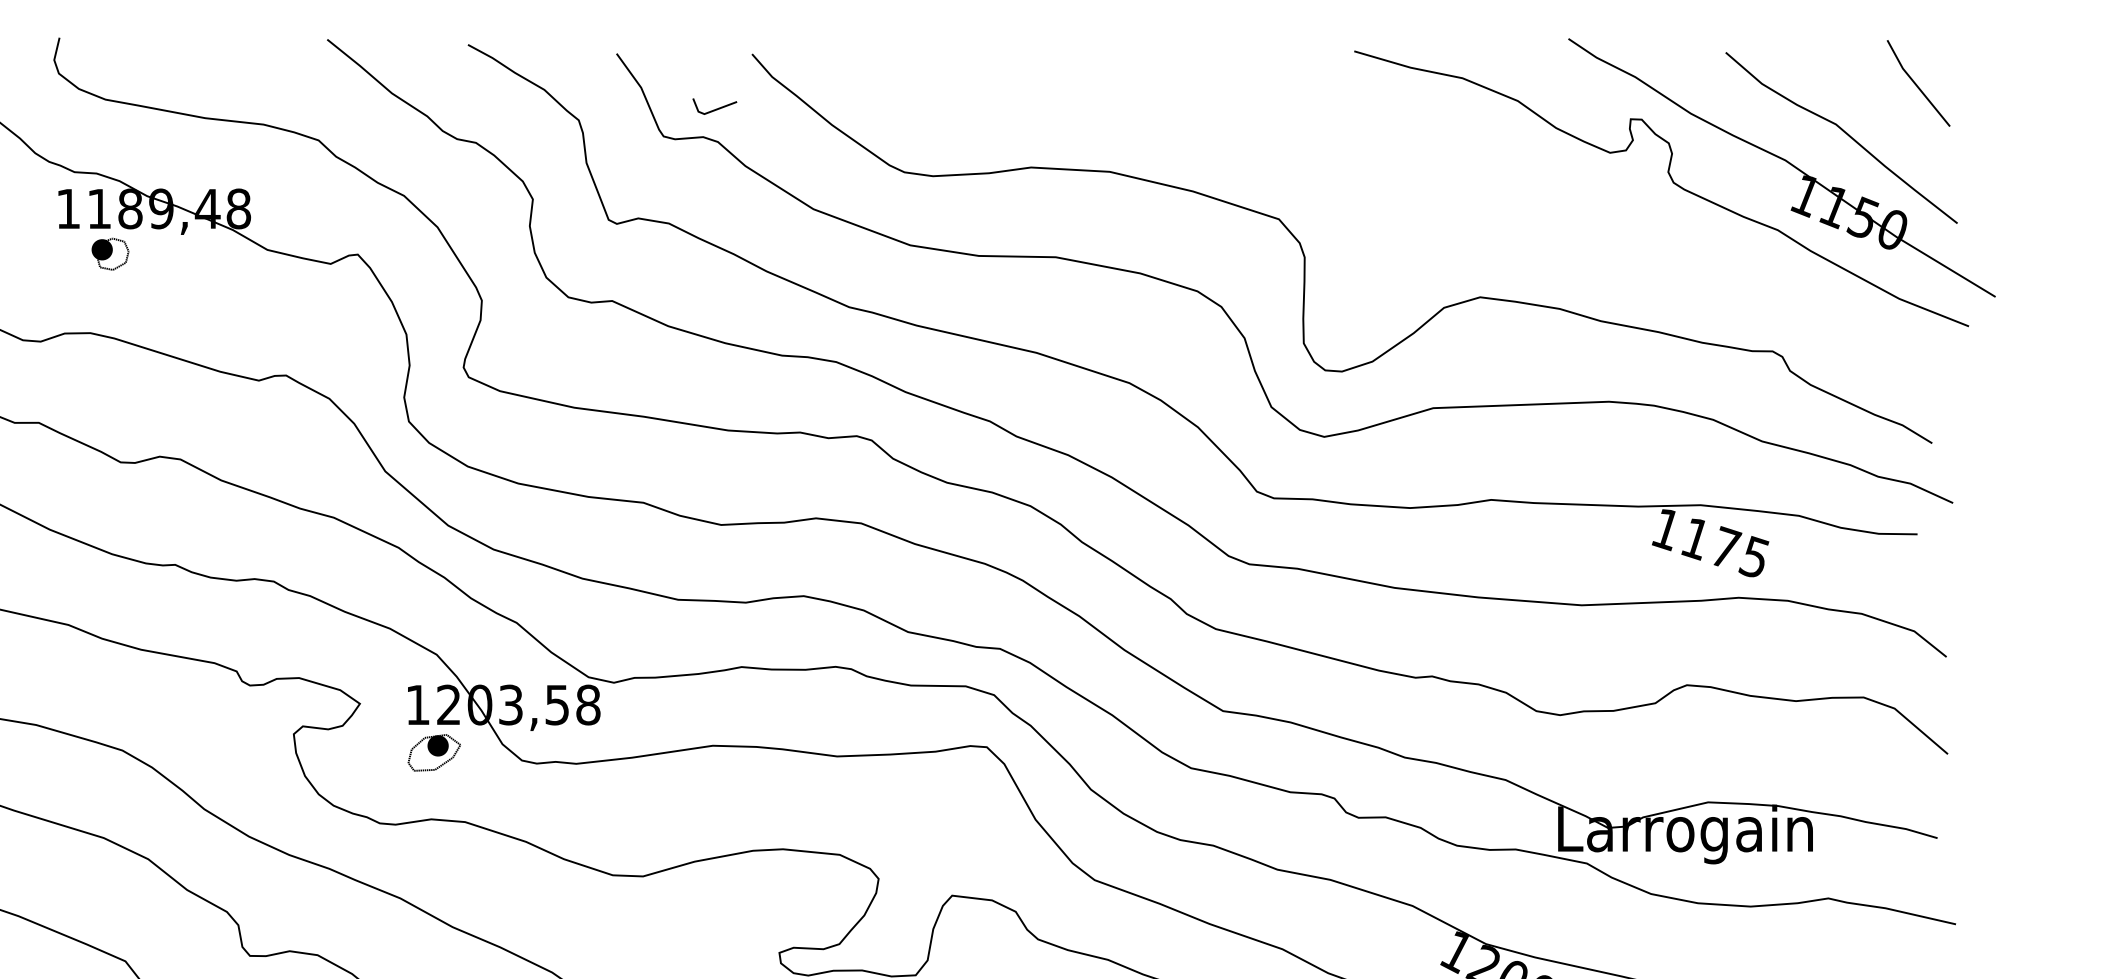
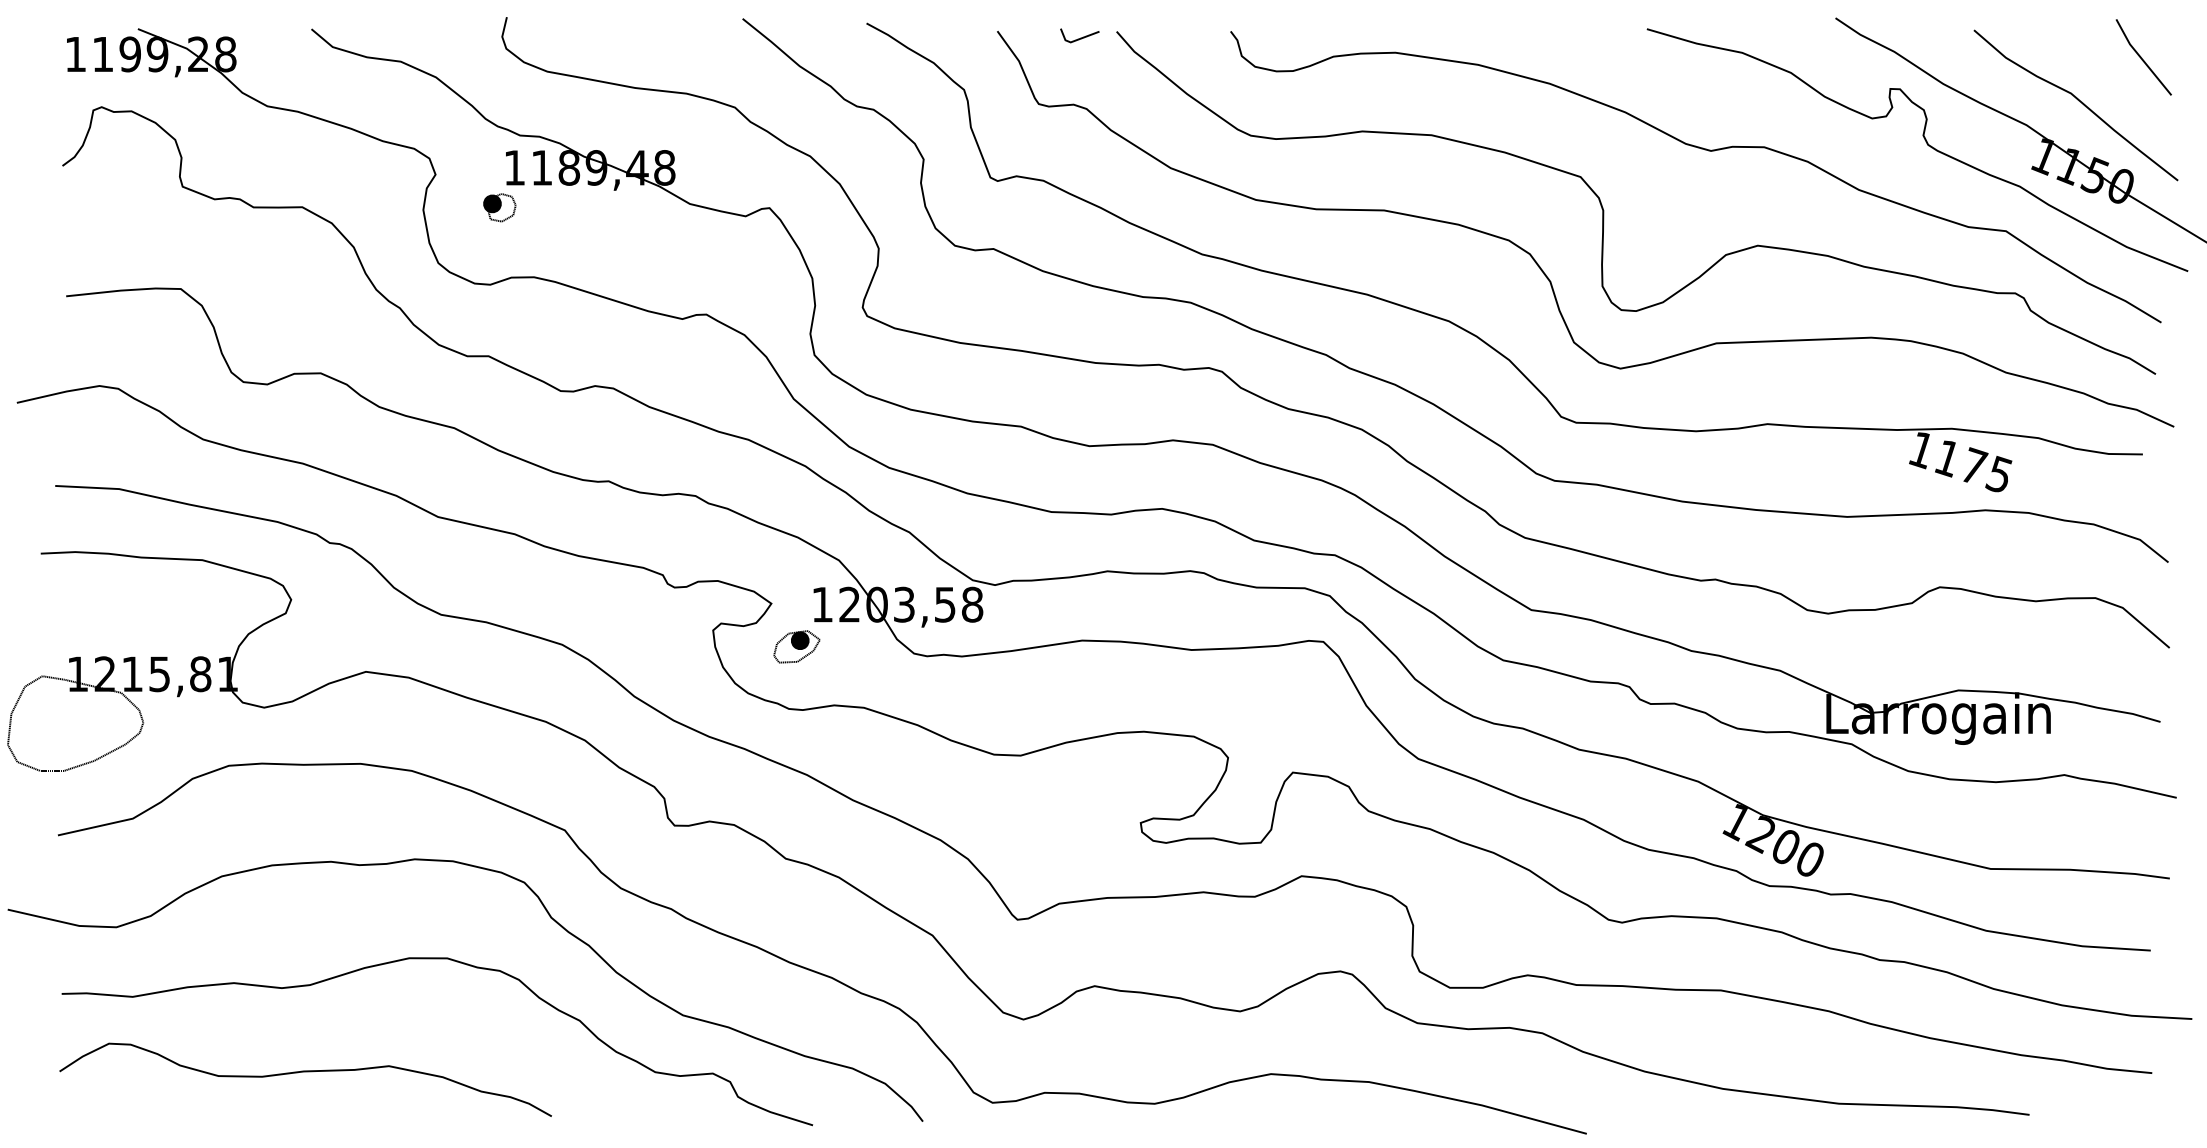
line: (715, 108) -> (1080, 37), moved
curve: (1419, 189) -> (1704, 150), added
part: (110, 253) -> (499, 207), moved
part: (433, 752) -> (796, 646), moved

